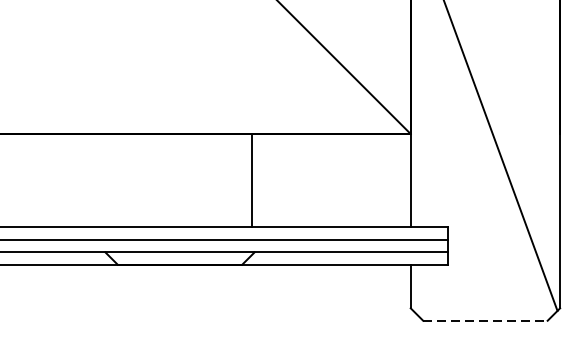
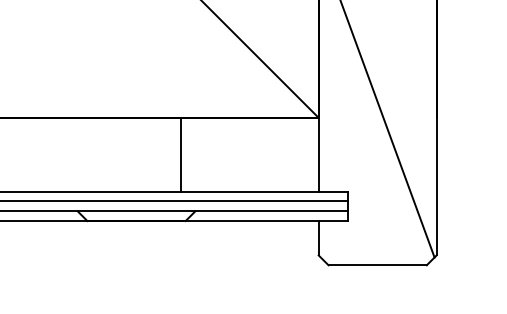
line: (252, 180) -> (181, 154), moved
line: (486, 321) -> (378, 265), dashed -> solid

